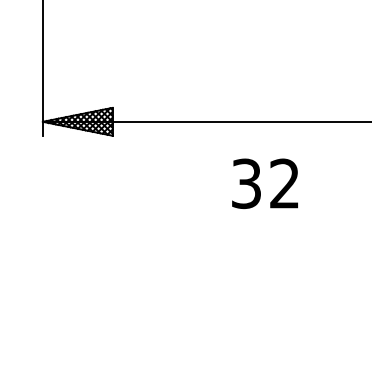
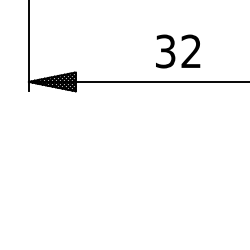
text: (265, 183) -> (178, 51), moved

